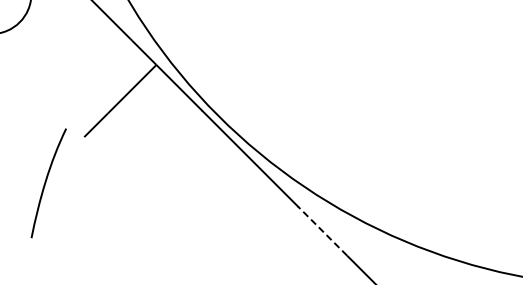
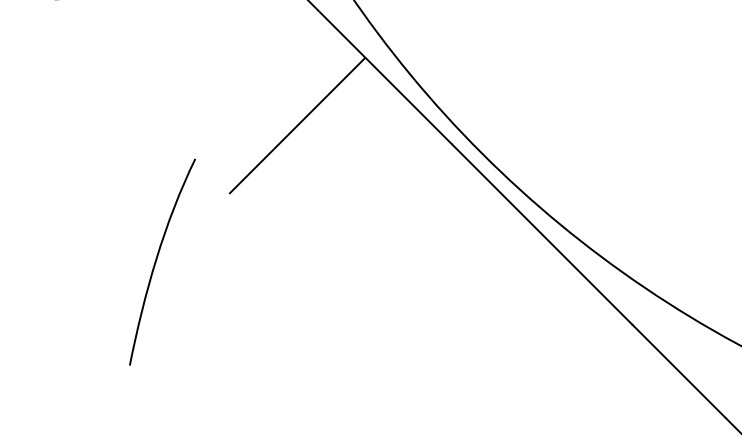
curve: (46, 183) -> (158, 262), moved
line: (322, 231) -> (678, 371), dashed -> solid

